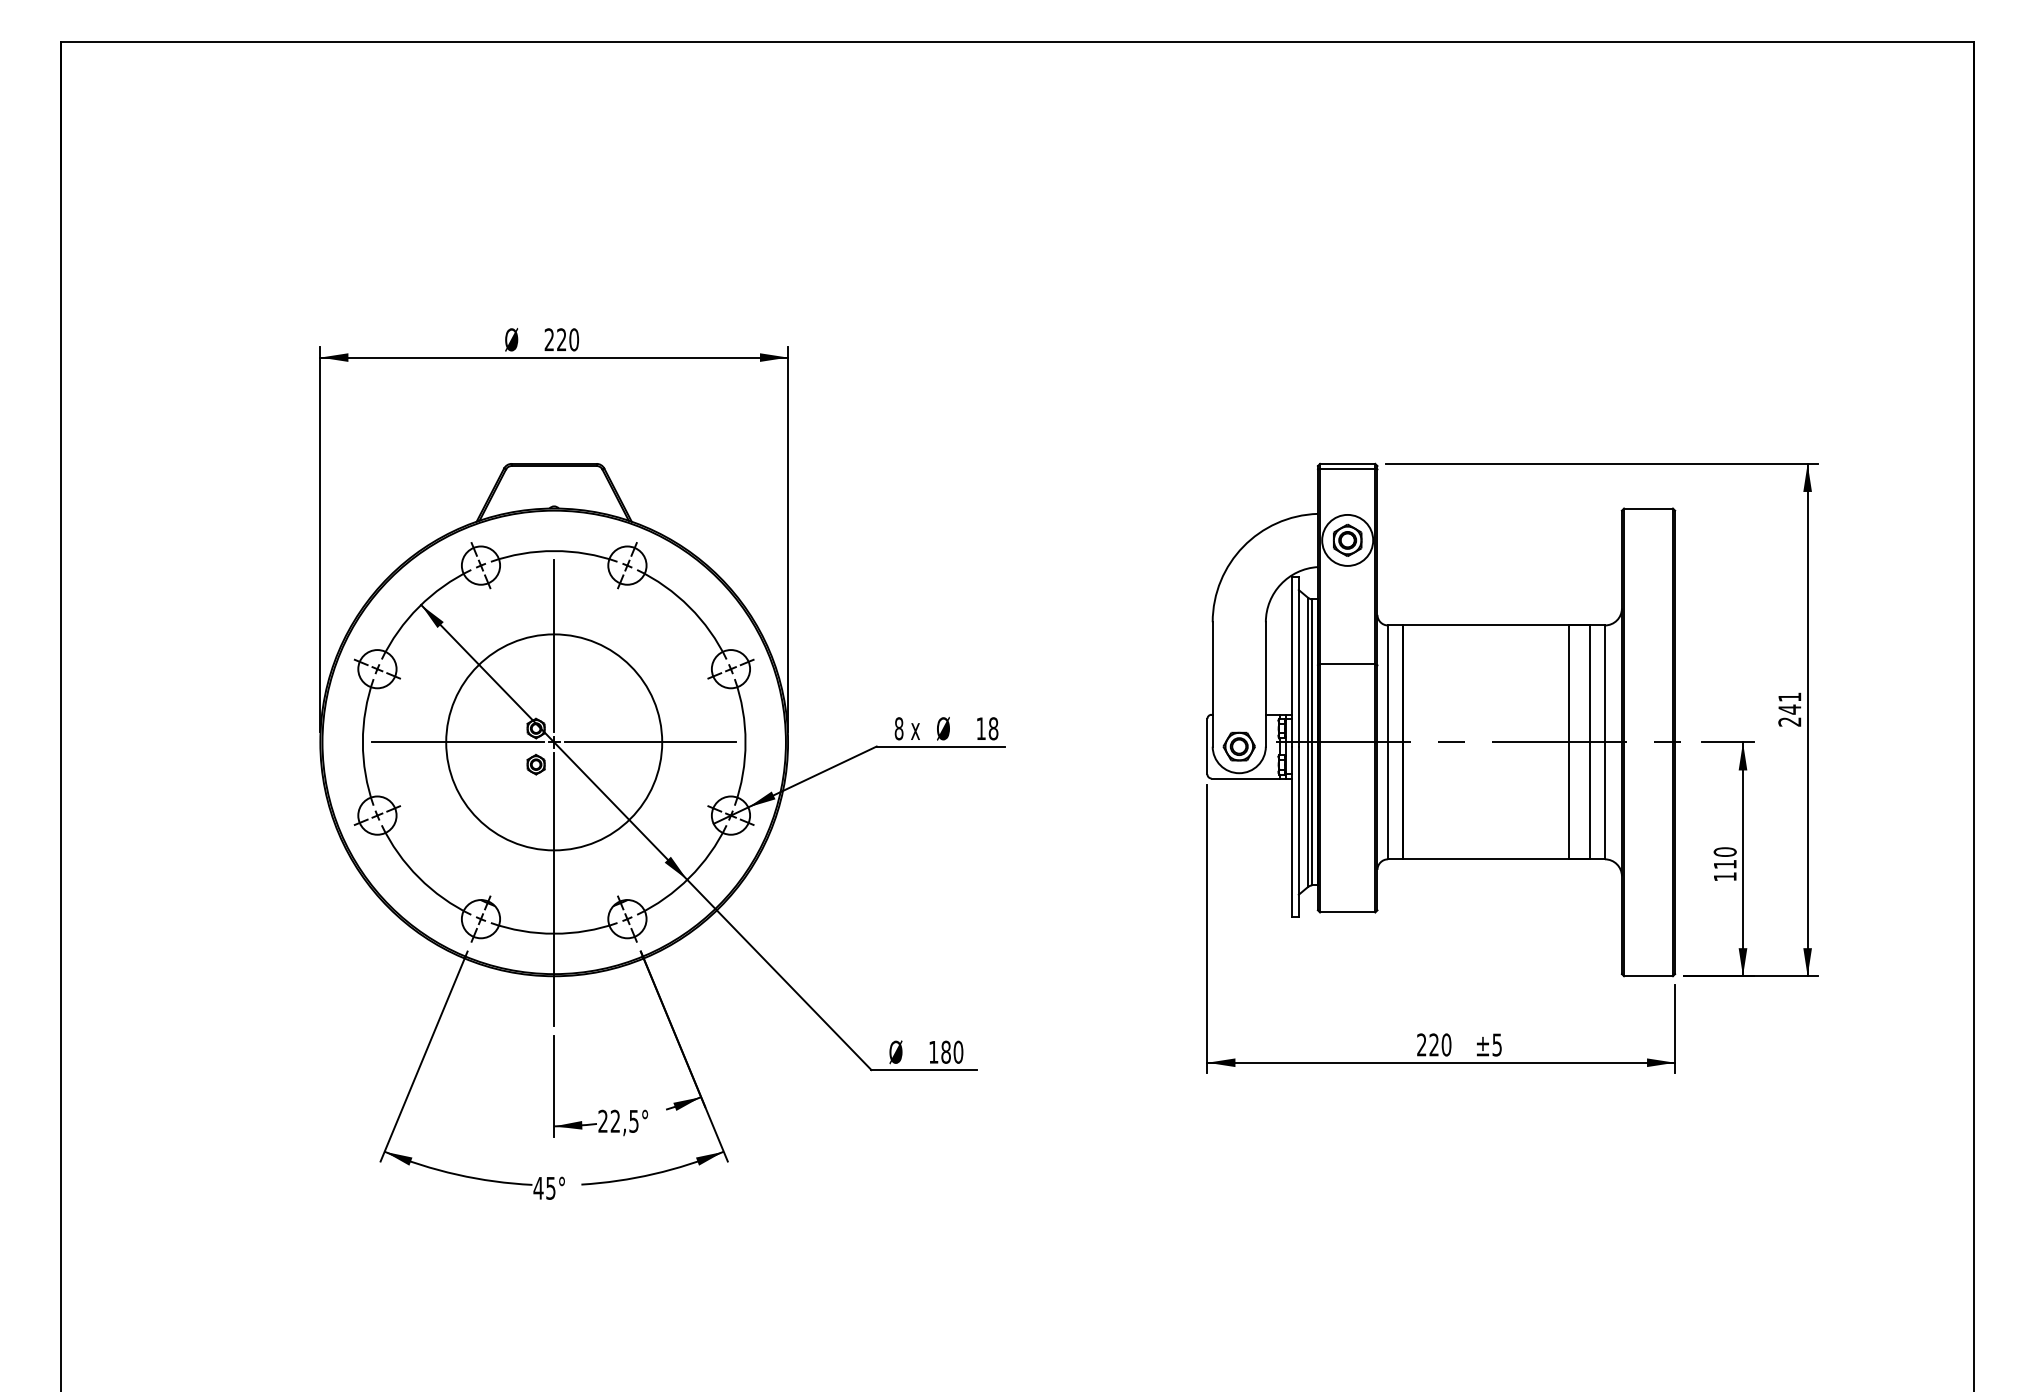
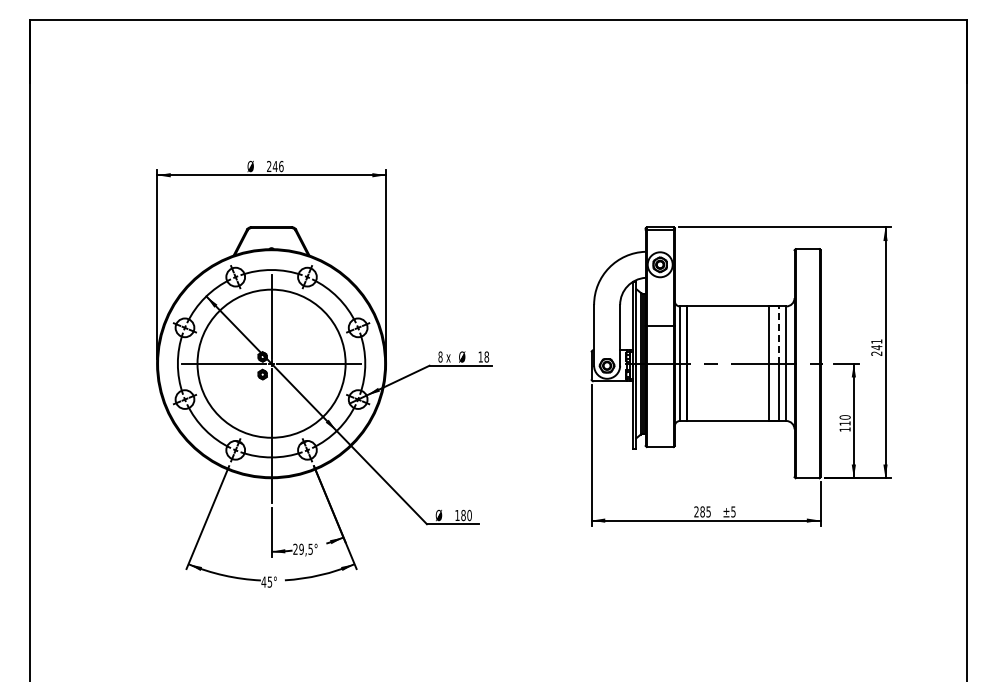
text: (566, 339) -> (277, 166), 220 -> 246
line: (1589, 684) -> (778, 335), solid -> dashed
circle: (554, 741) -> (271, 363), size x1.4
text: (1440, 1044) -> (705, 511), 220 -> 285
text: (615, 1119) -> (301, 548), 22,5° -> 29,5°

